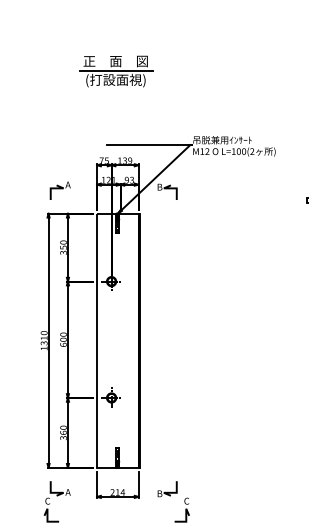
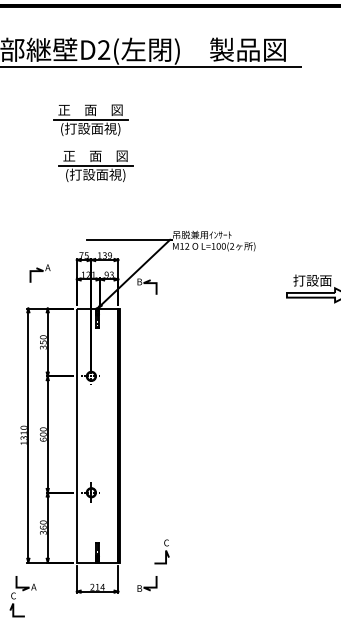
part: (110, 25) -> (90, 120), added
part: (59, 190) -> (39, 273), moved
part: (56, 501) -> (22, 596), moved
part: (181, 509) -> (161, 551), moved

